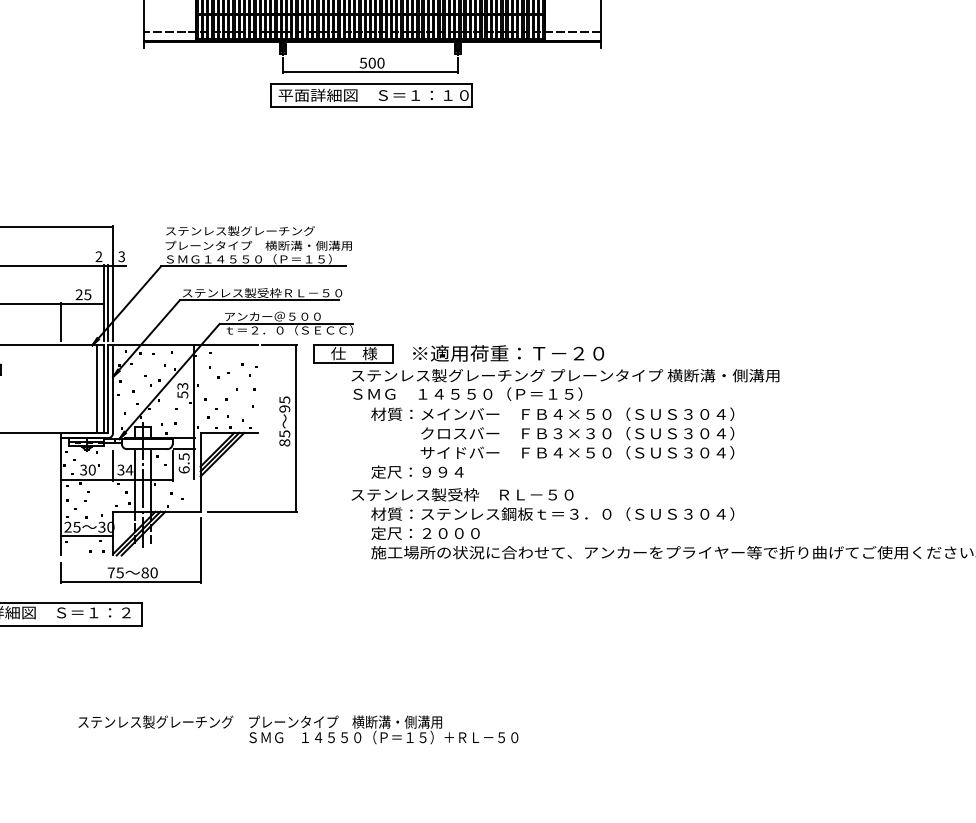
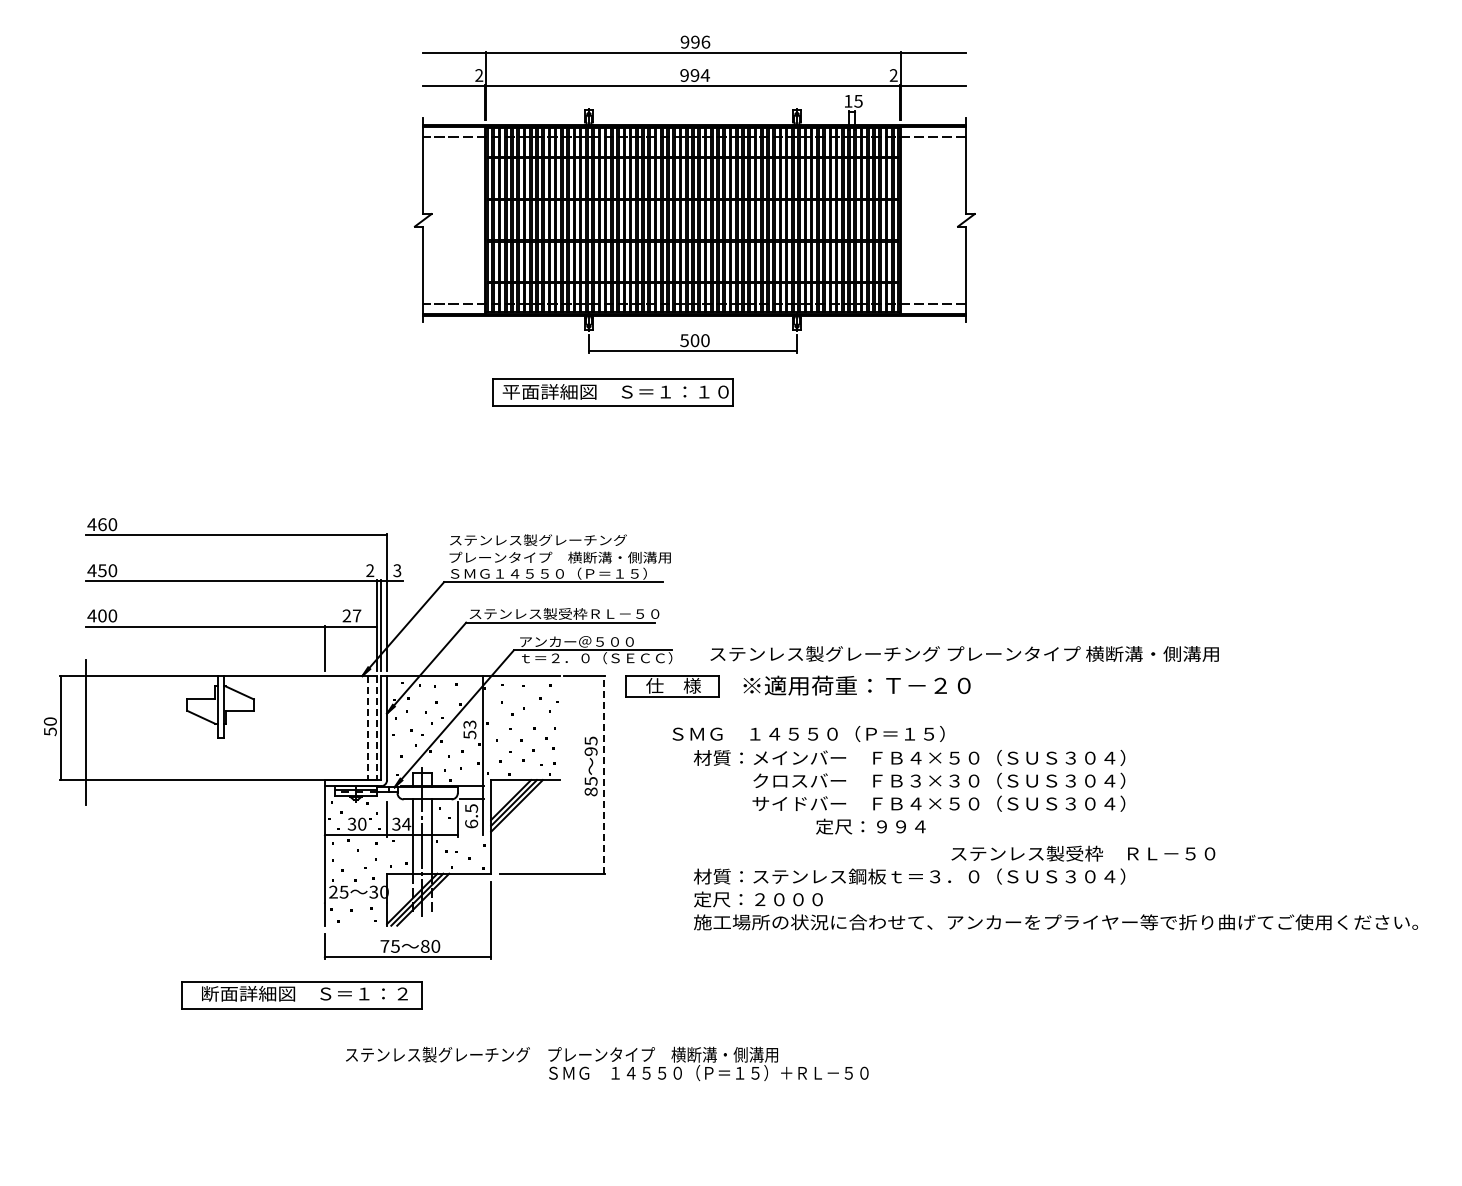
part: (370, 95) -> (612, 392), moved
text: (87, 294) -> (356, 615), 25 -> 27
text: (565, 375) -> (964, 653), moved
line: (97, 389) -> (368, 728), solid -> dashed
line: (104, 389) -> (376, 728), solid -> dashed
line: (296, 428) -> (604, 774), solid -> dashed
text: (417, 471) -> (870, 826), moved
text: (462, 494) -> (1083, 853), moved
line: (86, 536) -> (355, 903), removed
text: (298, 729) -> (607, 1063), moved

